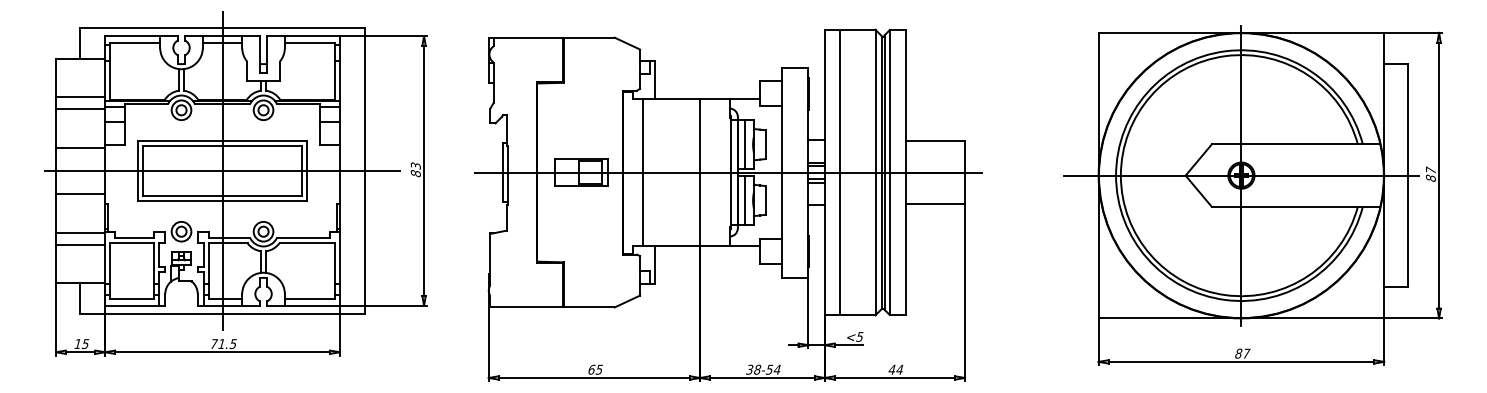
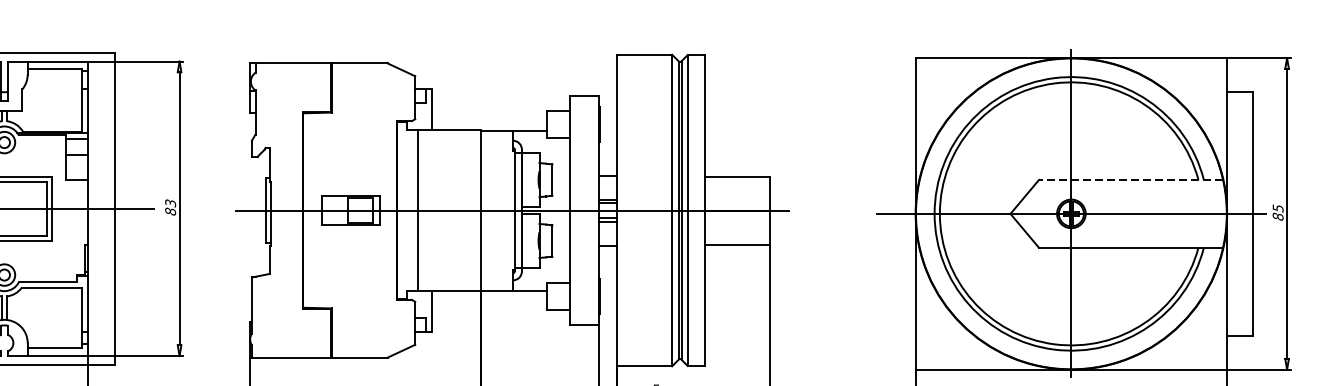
line: (744, 144) -> (529, 179), removed
line: (1295, 144) -> (1130, 179), solid -> dashed
text: (1430, 170) -> (1277, 208), 87 -> 85
line: (839, 172) -> (632, 210), removed
line: (744, 200) -> (529, 241), removed

